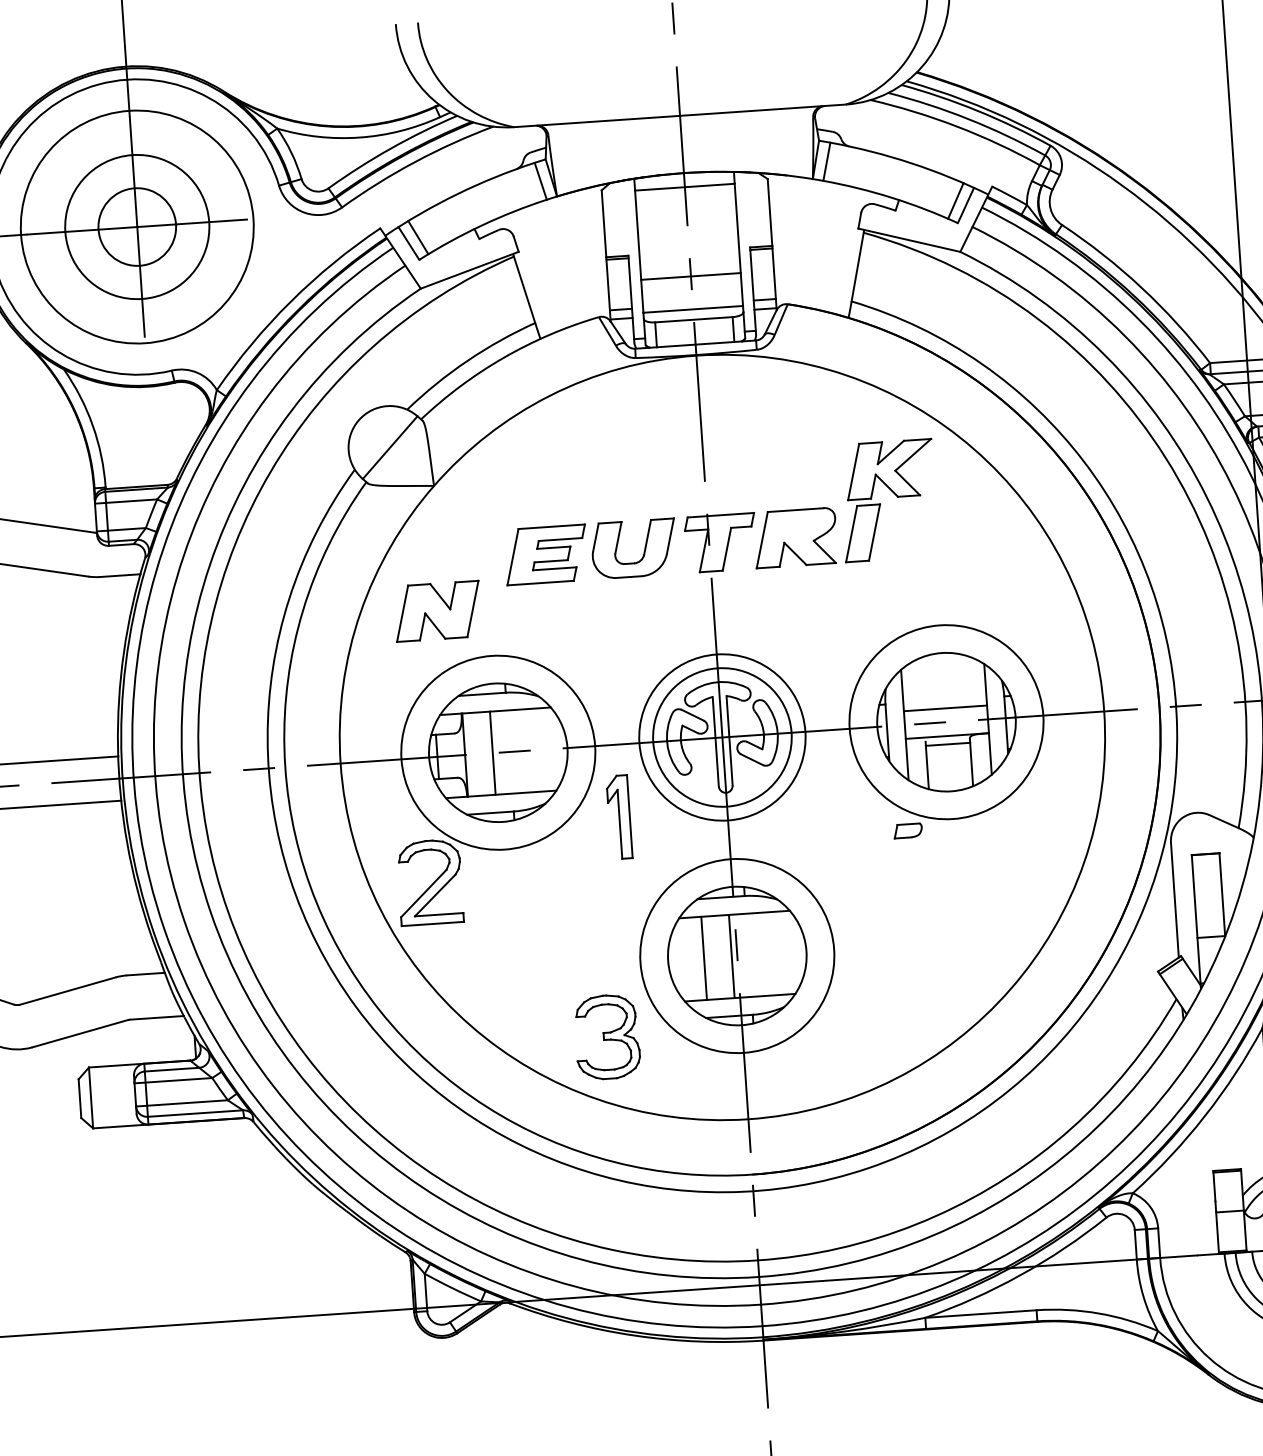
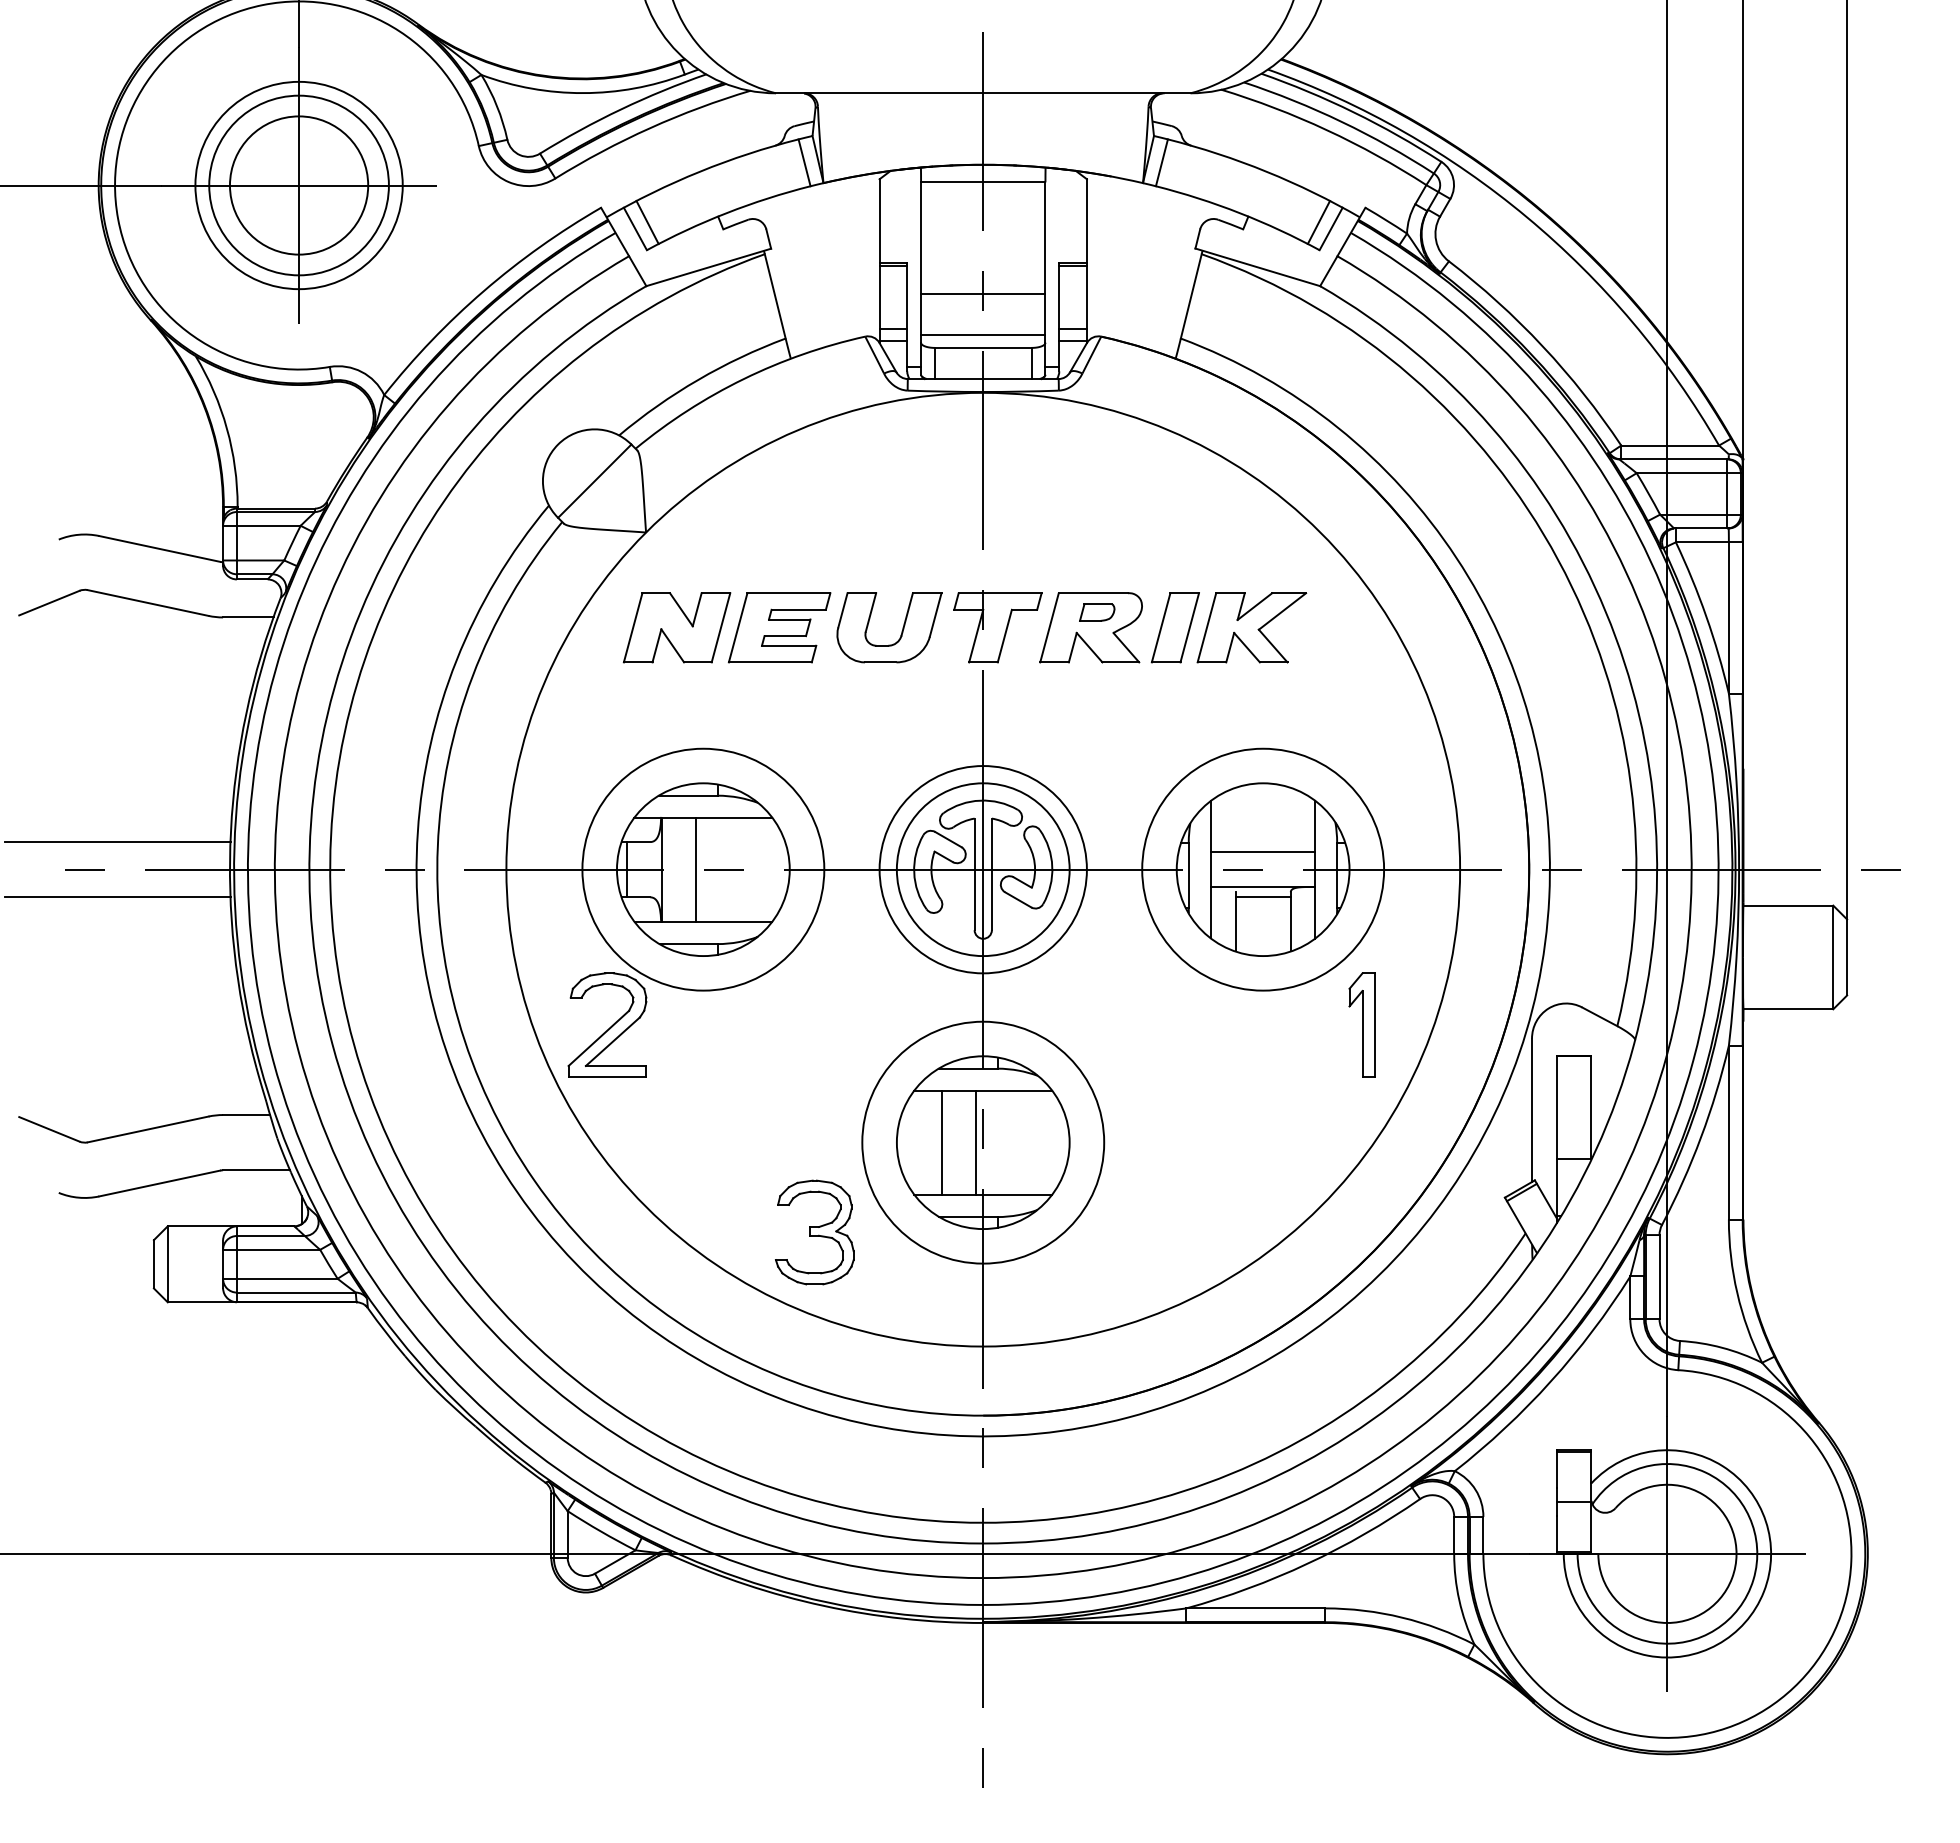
circle: (136, 227) -> (298, 185), size x0.71
circle: (136, 227) -> (298, 185), size x1.43
part: (889, 469) -> (1251, 627), moved
part: (437, 611) -> (676, 627), moved
part: (618, 816) -> (1361, 1024), moved
part: (908, 830) -> (1097, 612), moved

